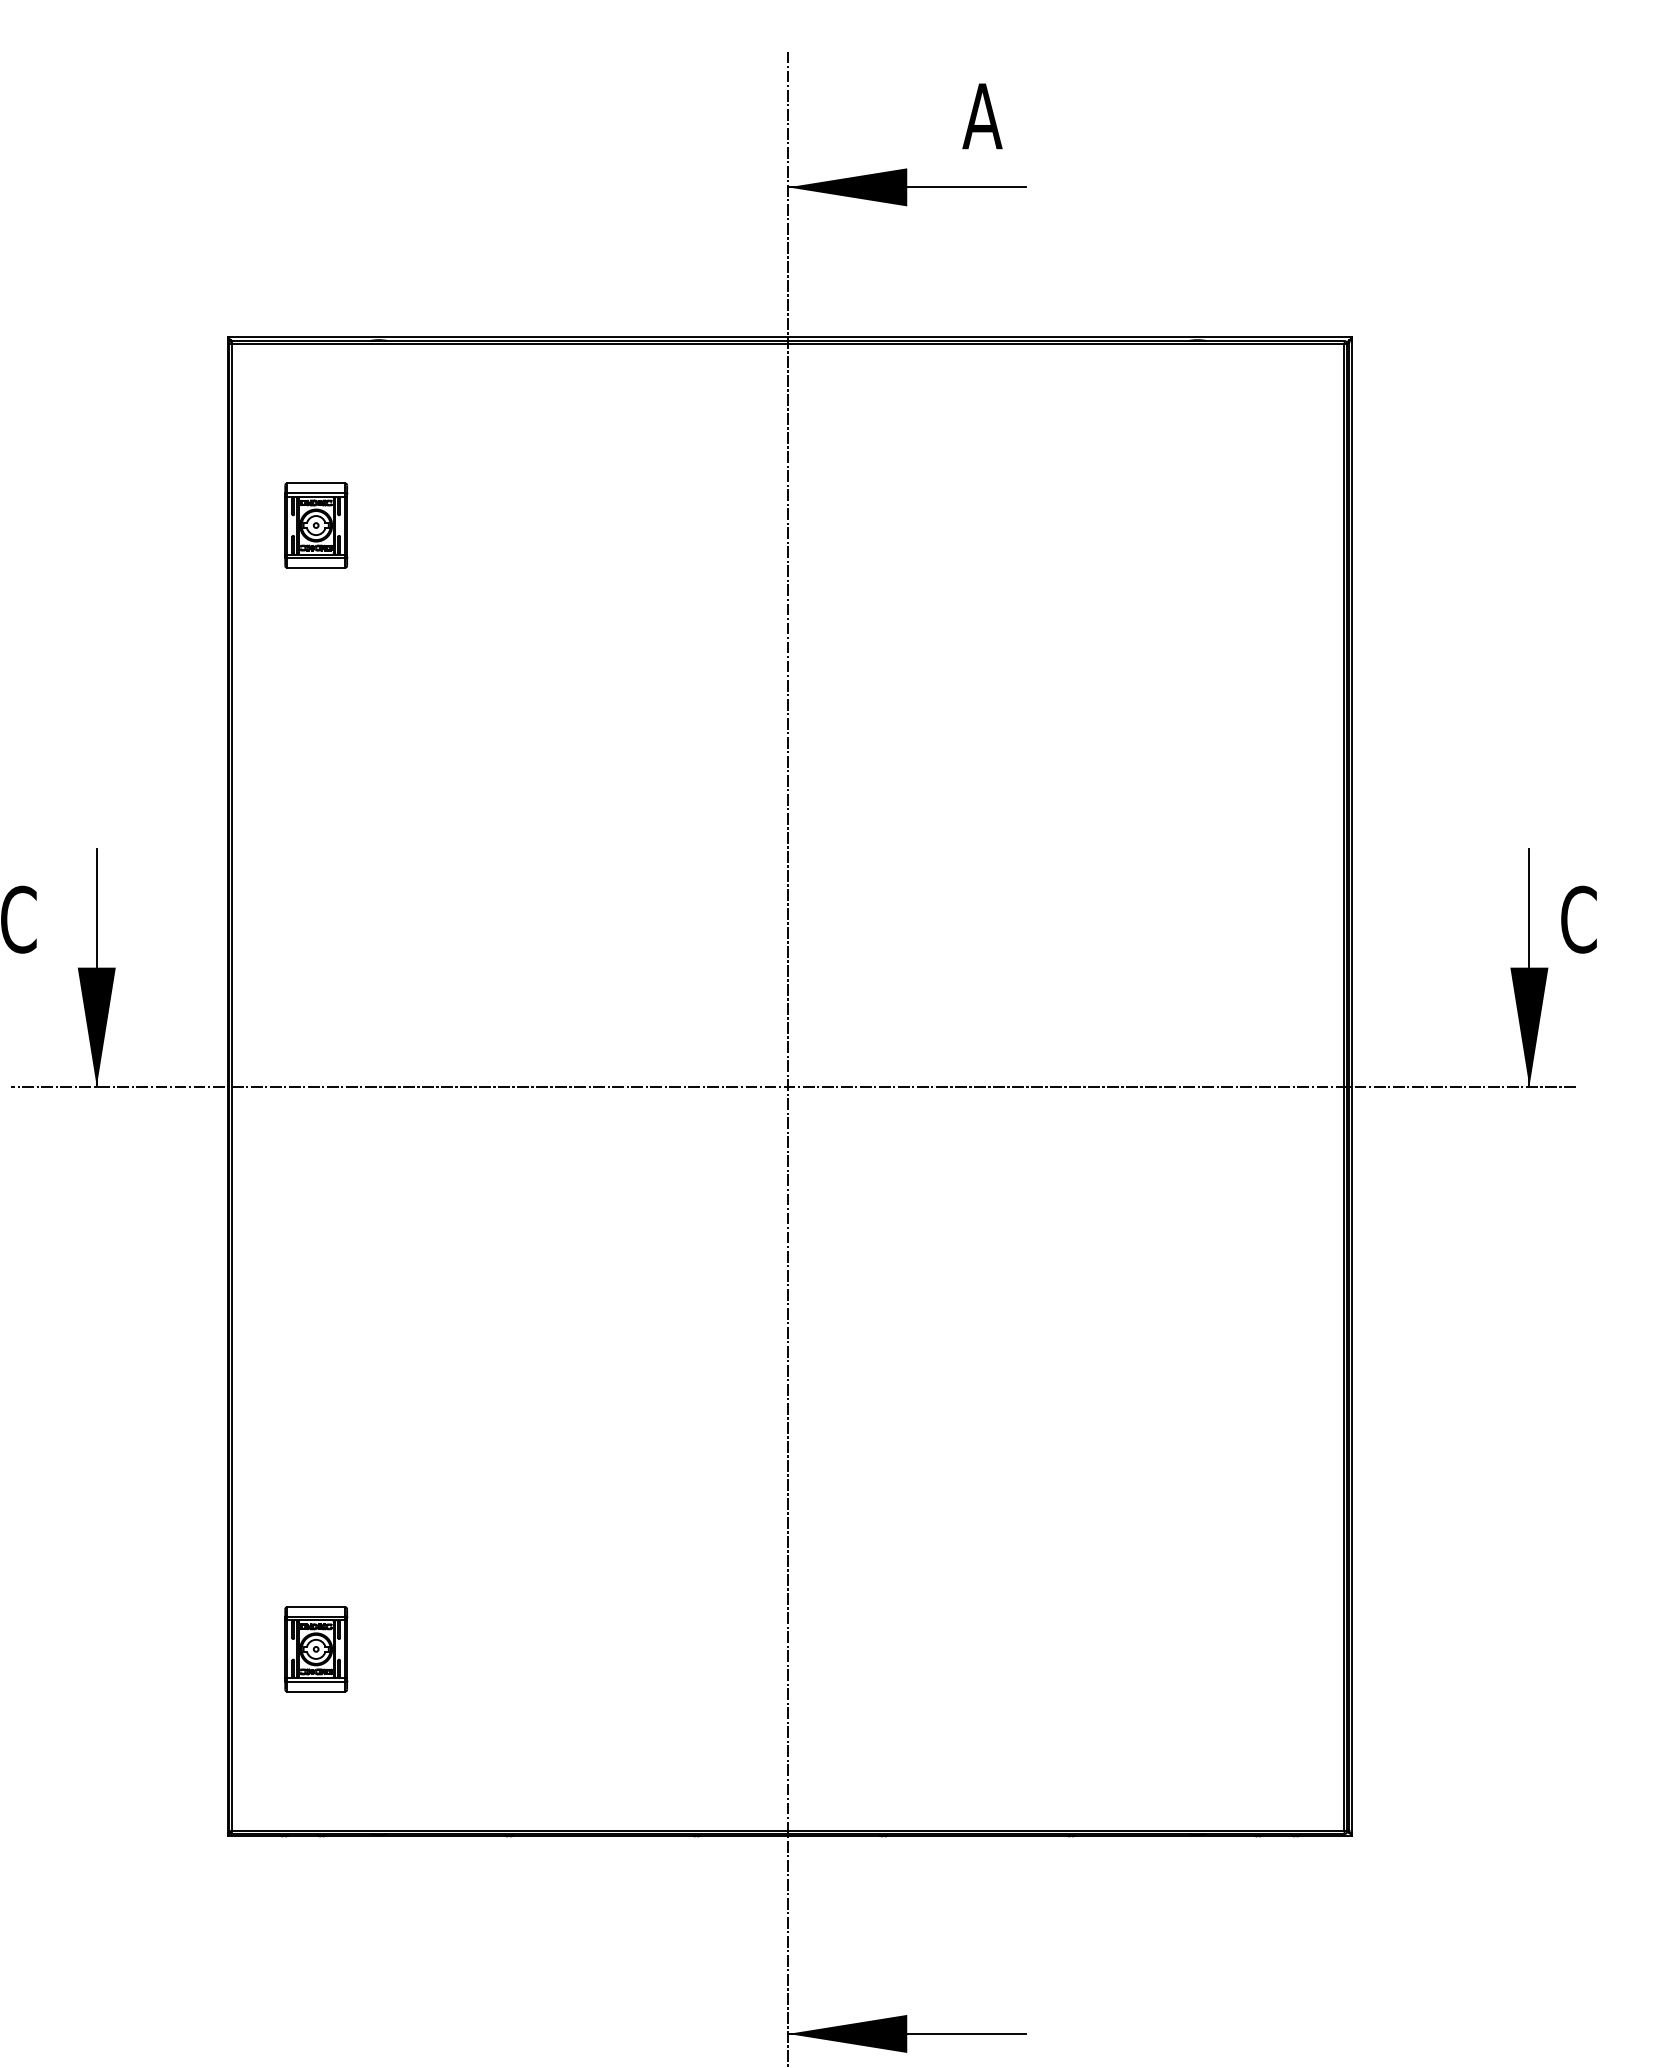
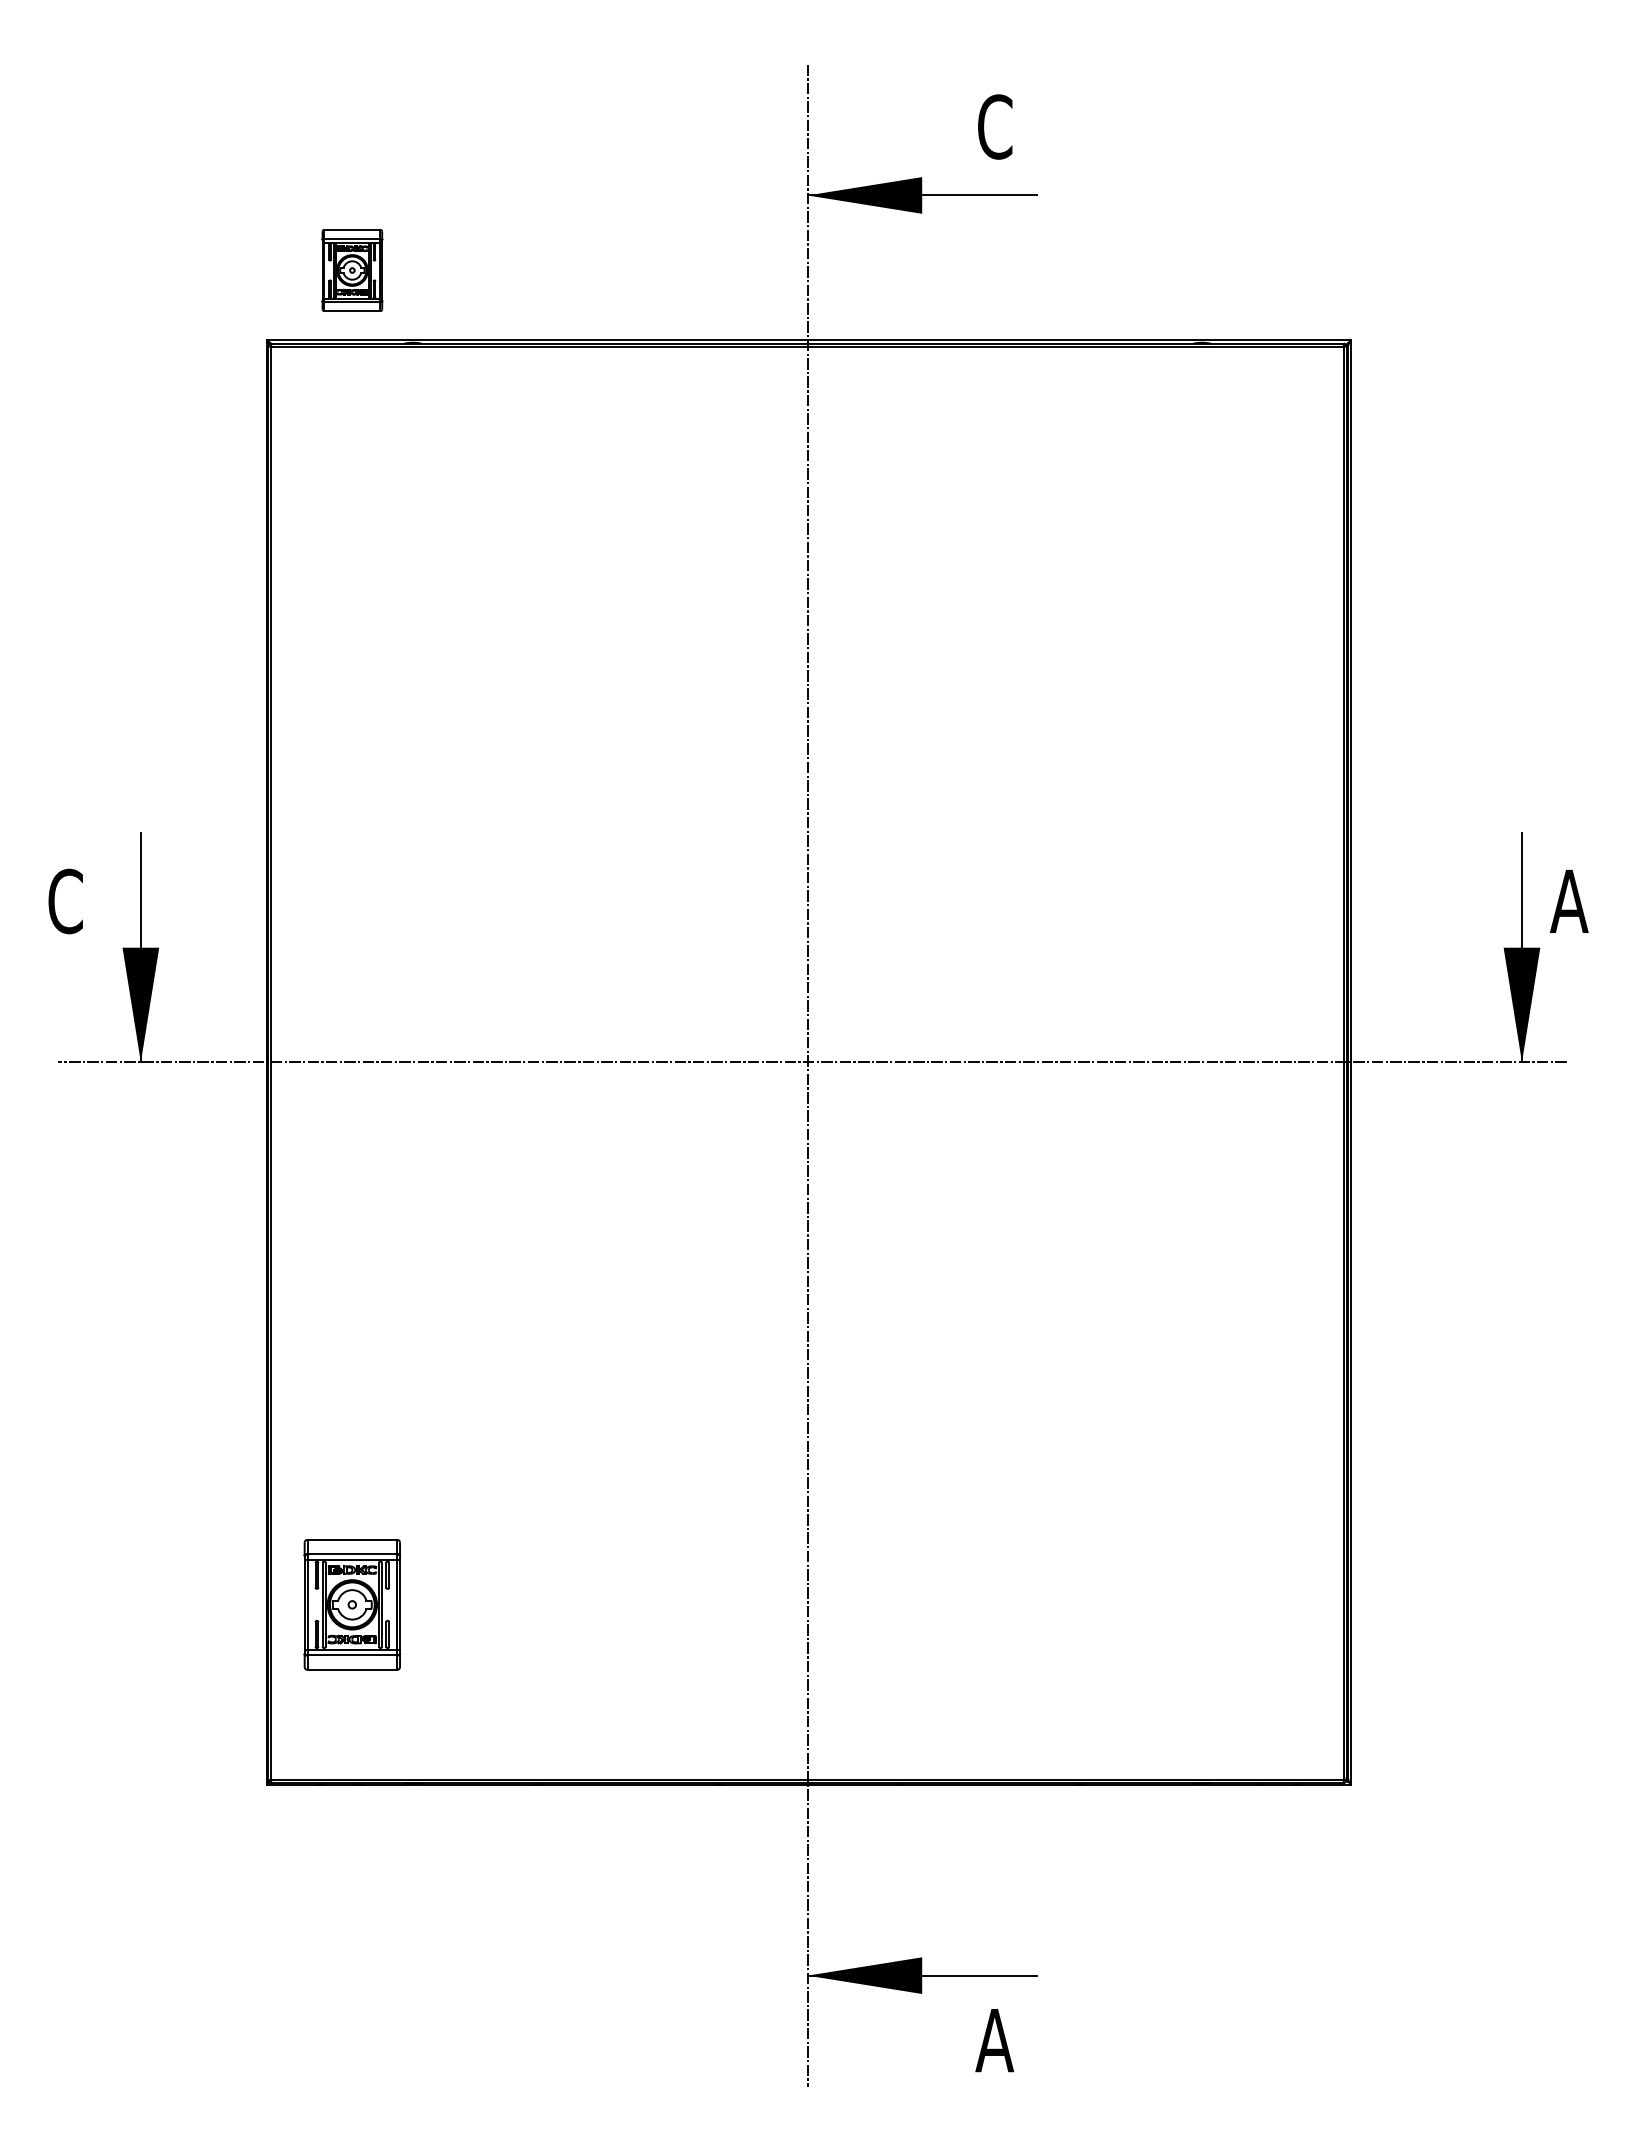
text: (982, 115) -> (994, 126), A -> C
part: (316, 525) -> (352, 270), moved
text: (1578, 919) -> (1569, 901), C -> A
part: (316, 1648) -> (352, 1604), size x1.6

